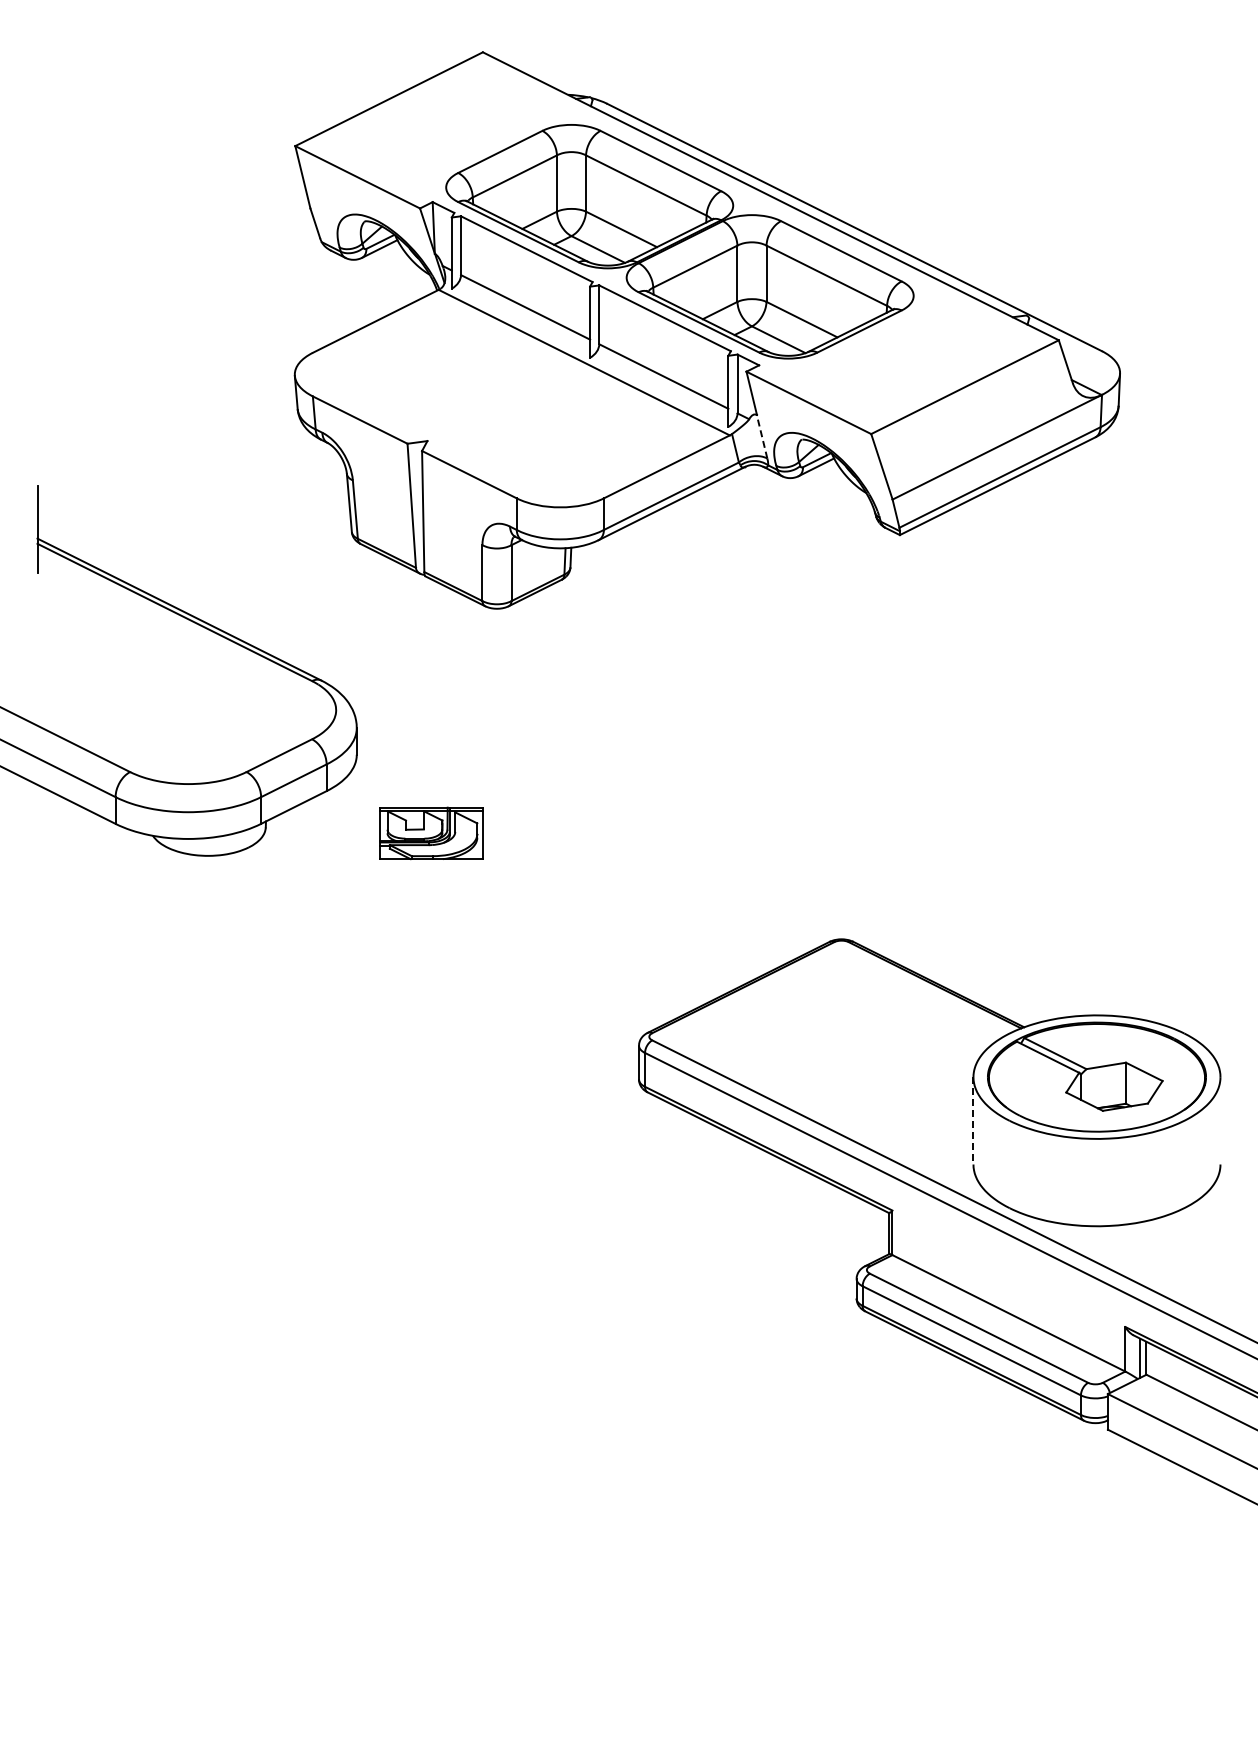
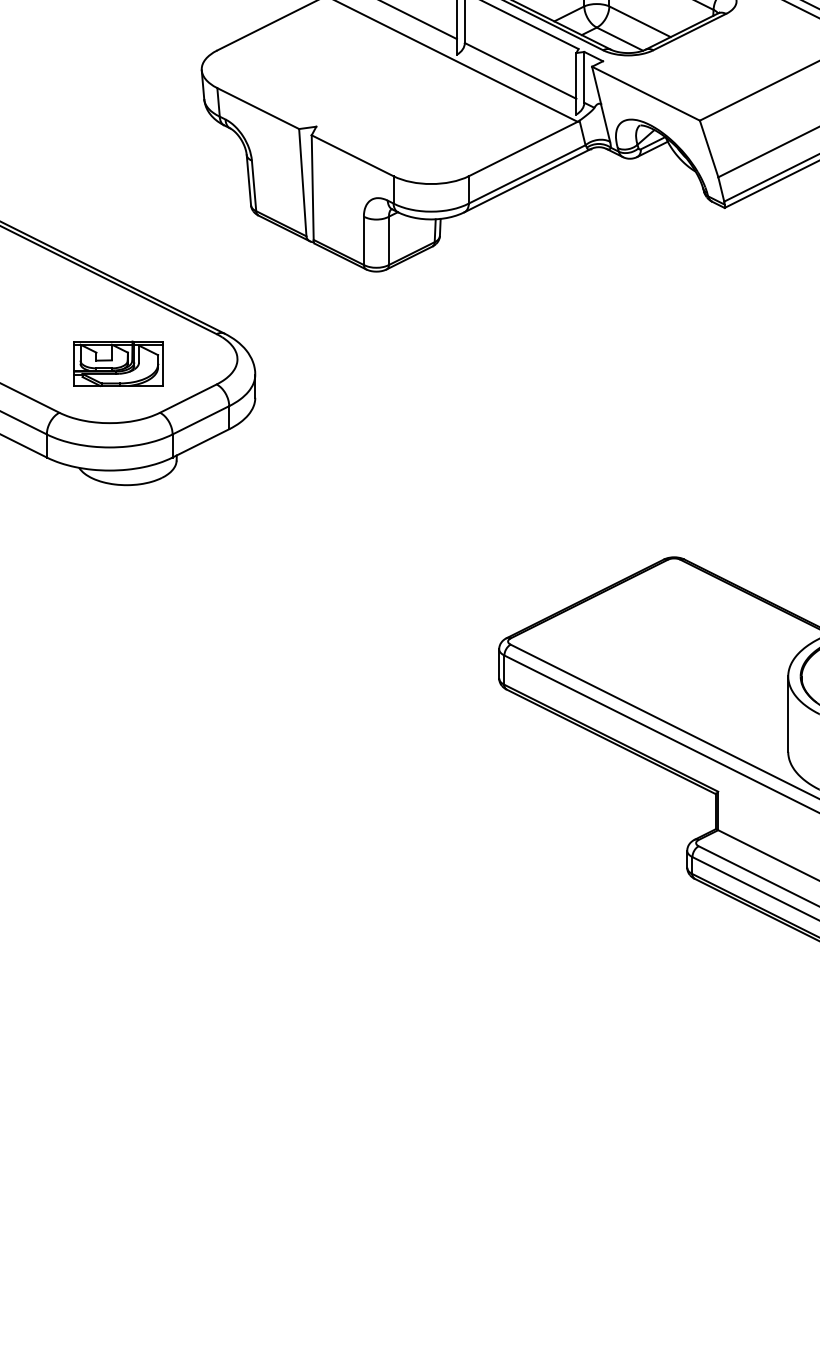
line: (761, 436) -> (605, 122), dashed -> solid
part: (431, 833) -> (118, 363), moved
line: (973, 1120) -> (788, 713), dashed -> solid

